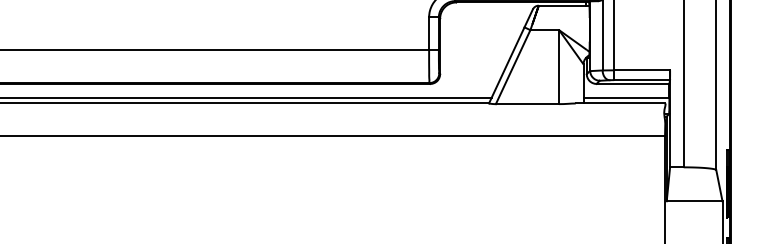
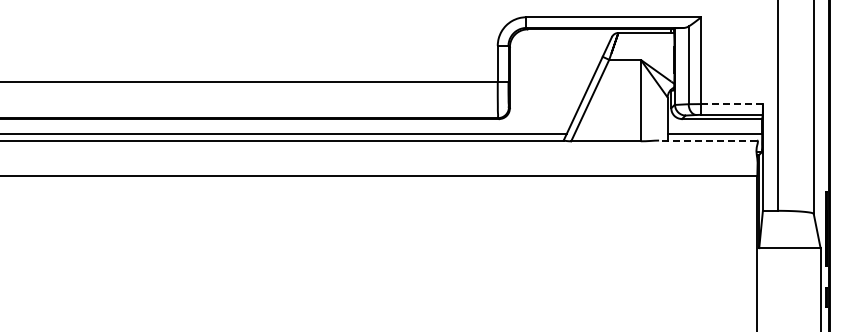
line: (642, 70) -> (732, 104), solid -> dashed
line: (620, 103) -> (708, 140), solid -> dashed

